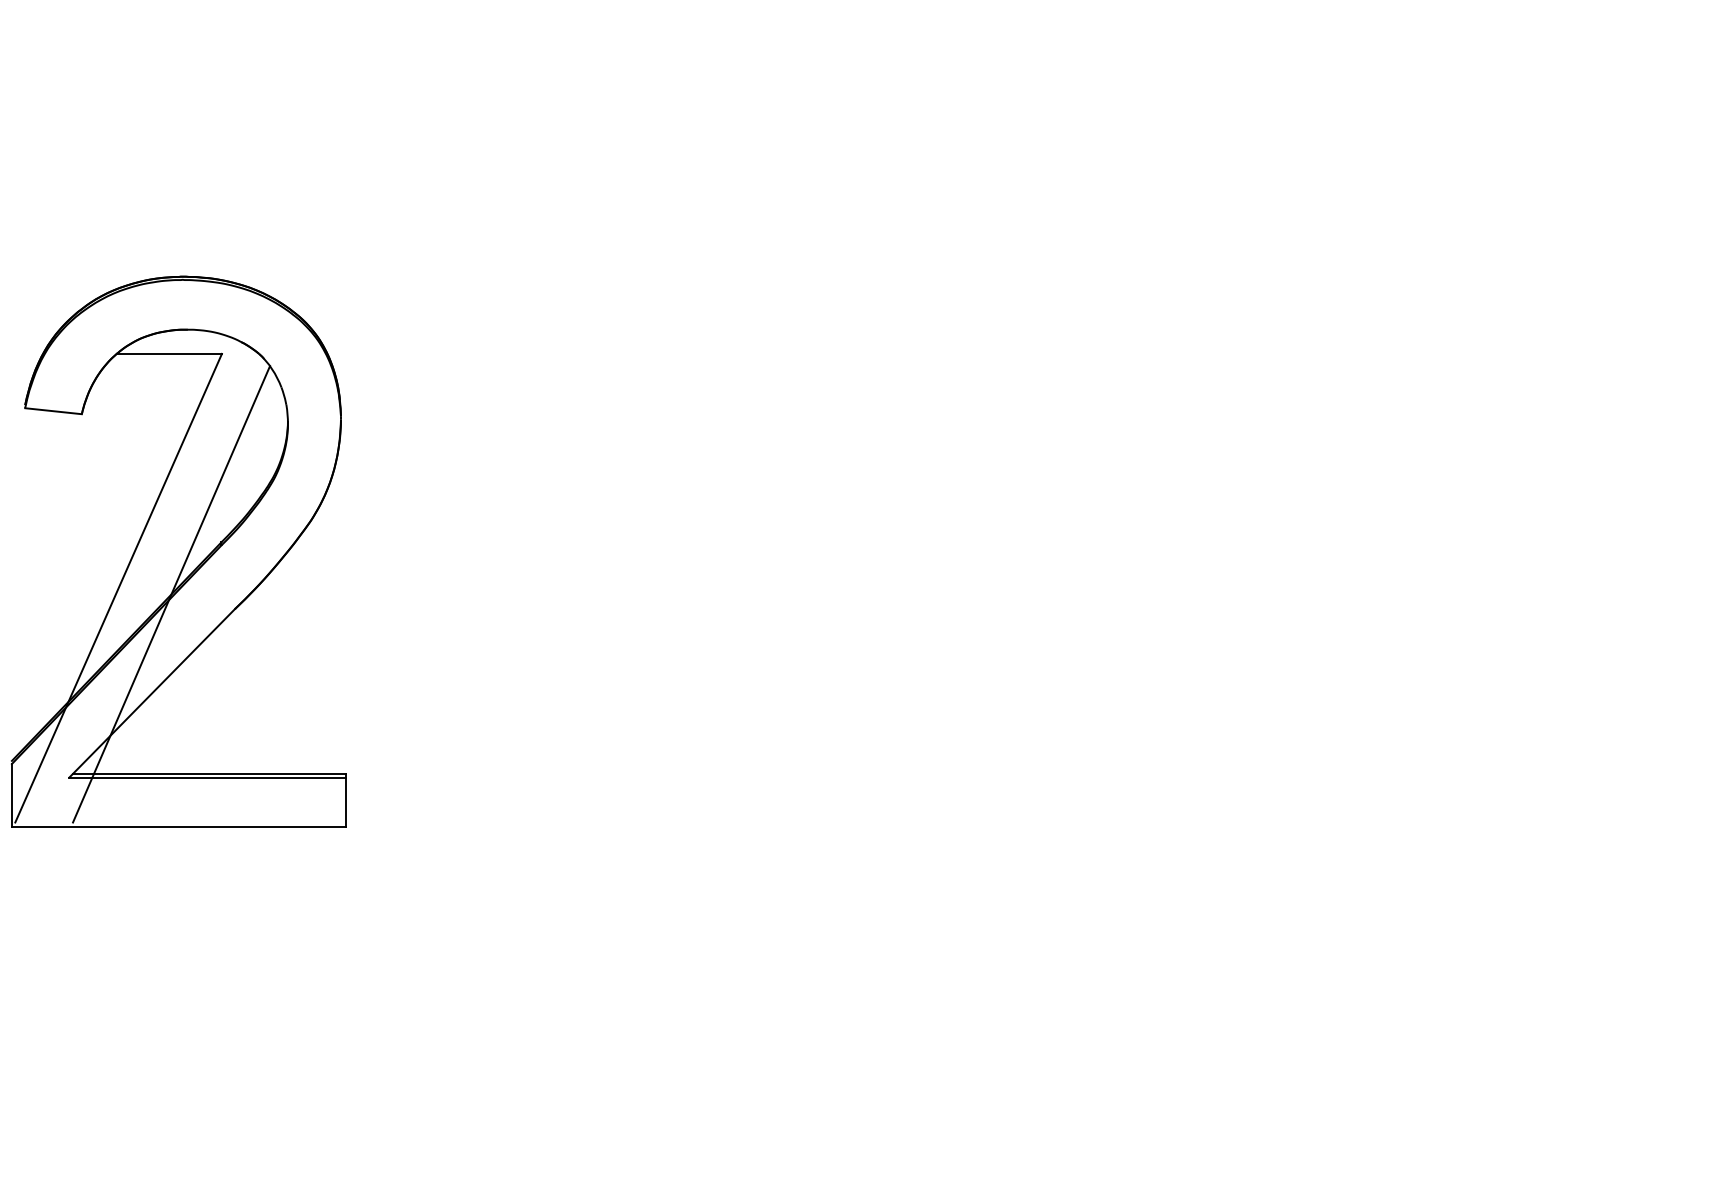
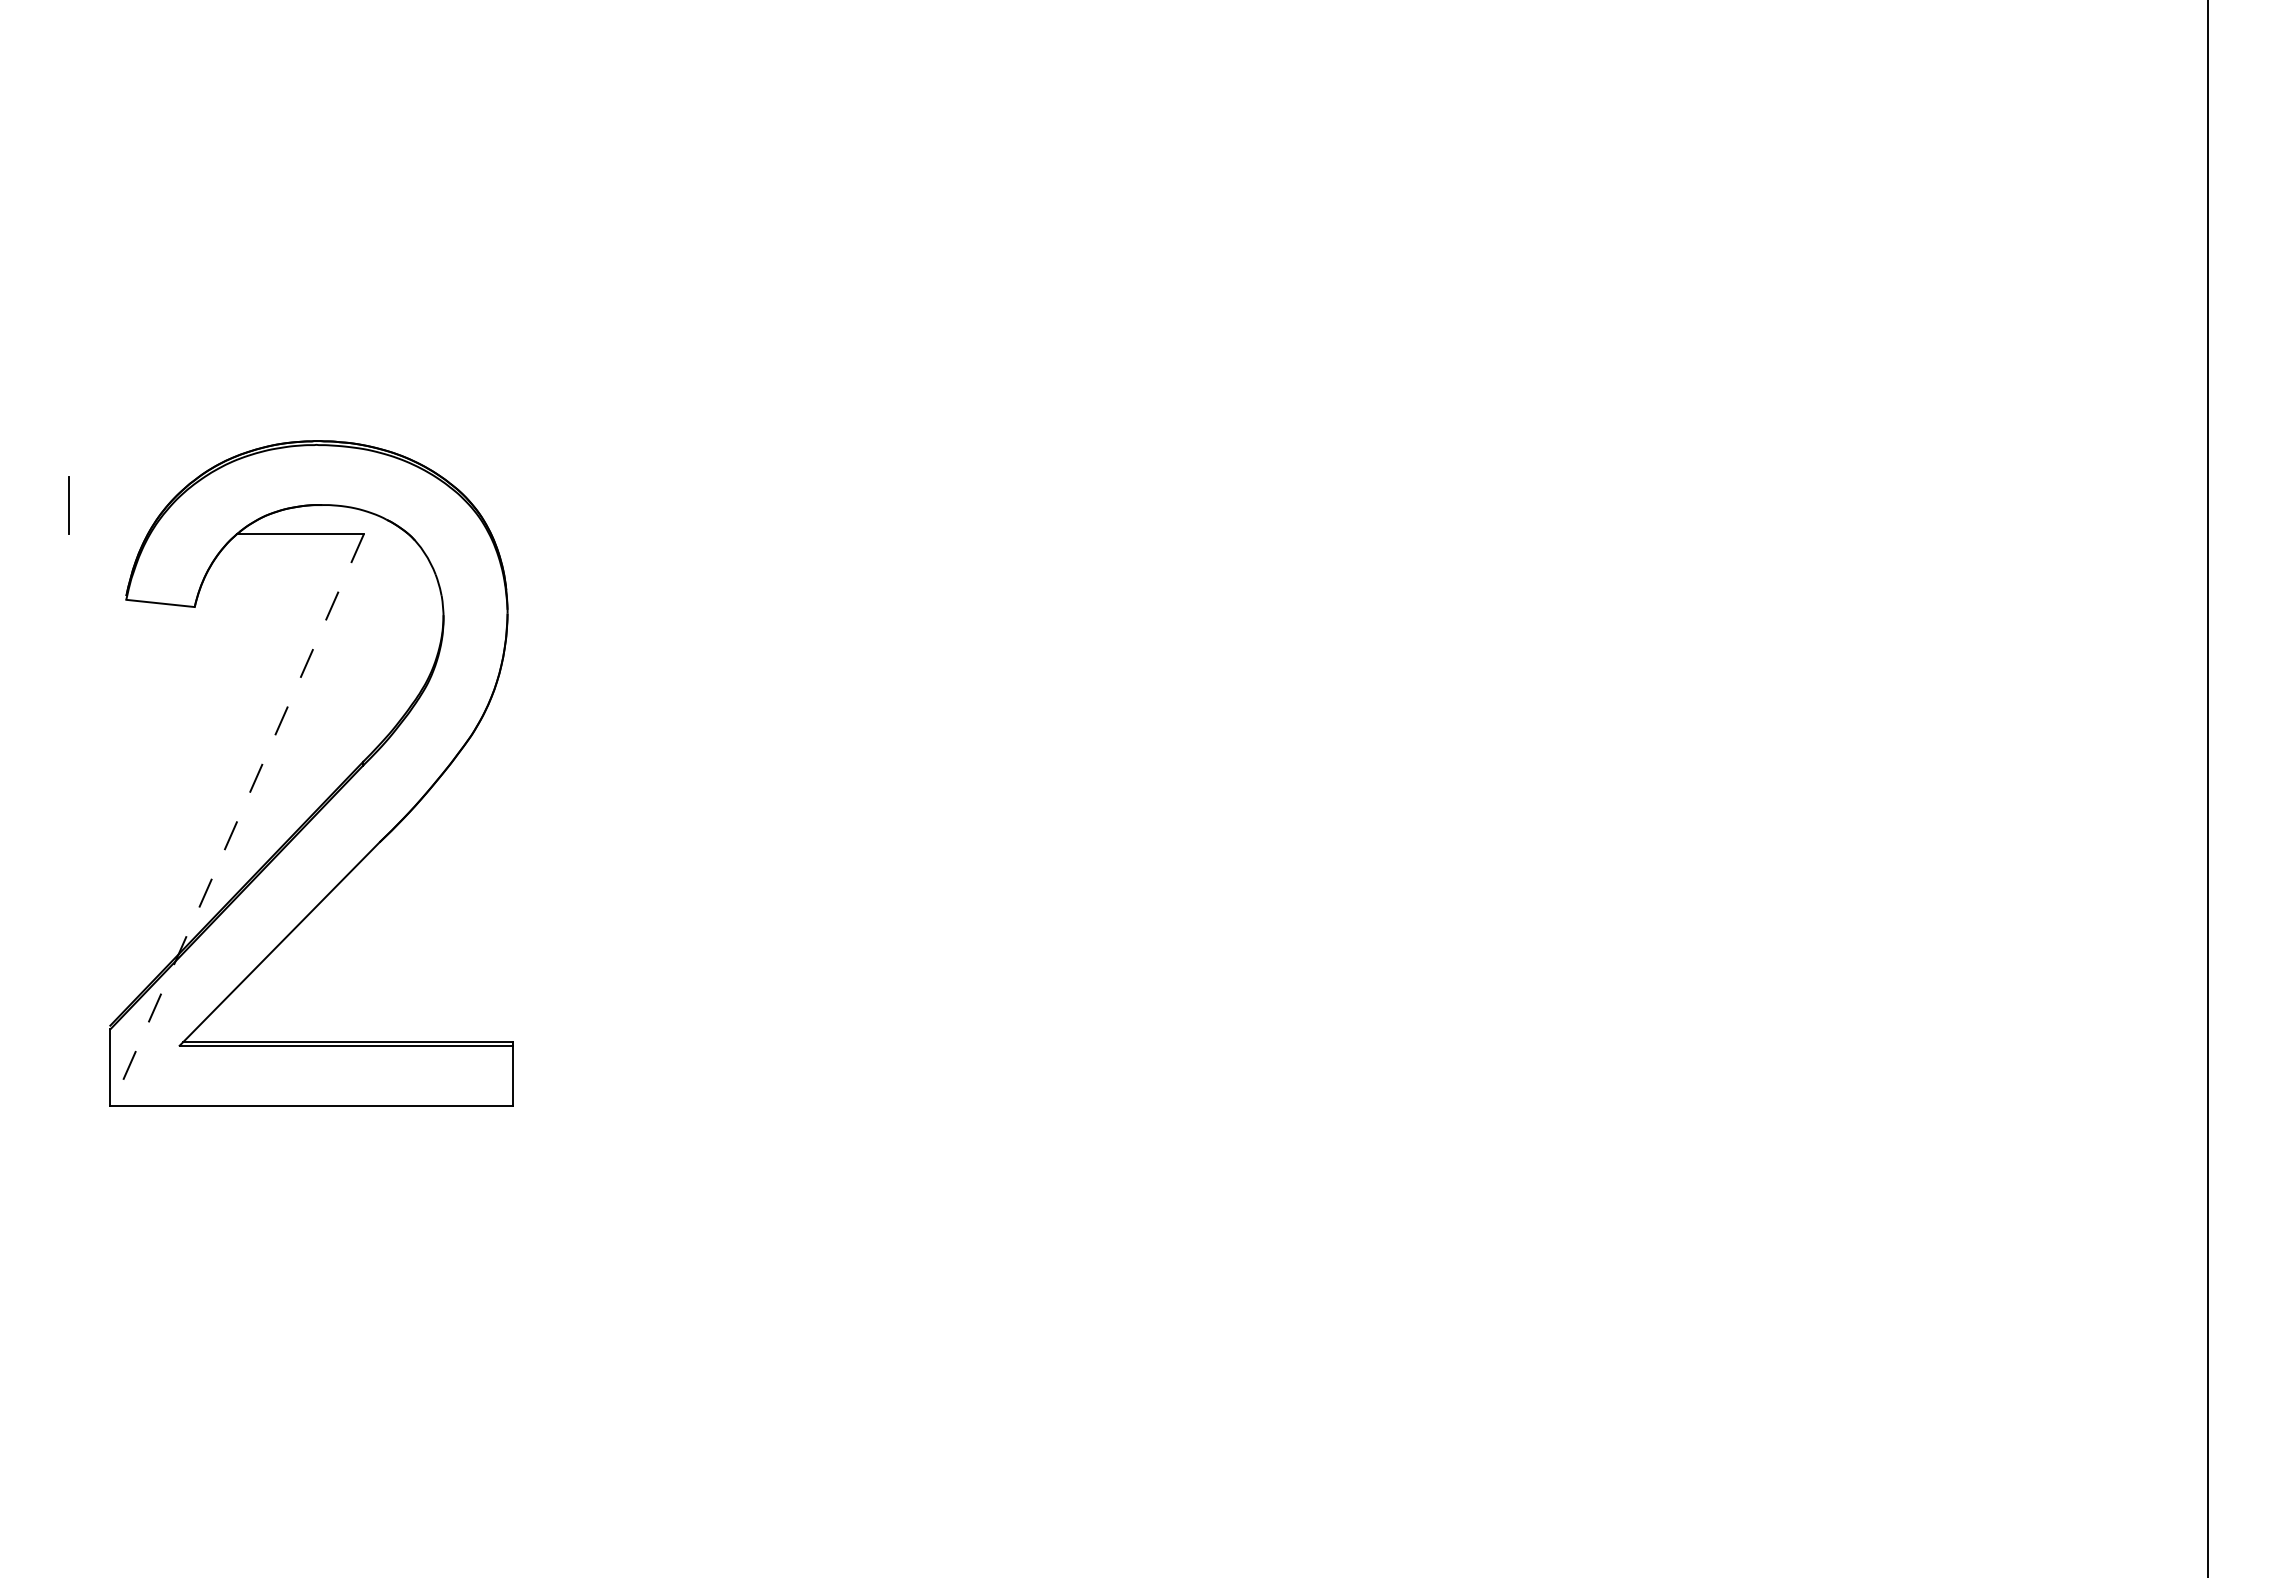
line: (118, 588) -> (238, 817), solid -> dashed
line: (171, 594) -> (302, 824), removed

